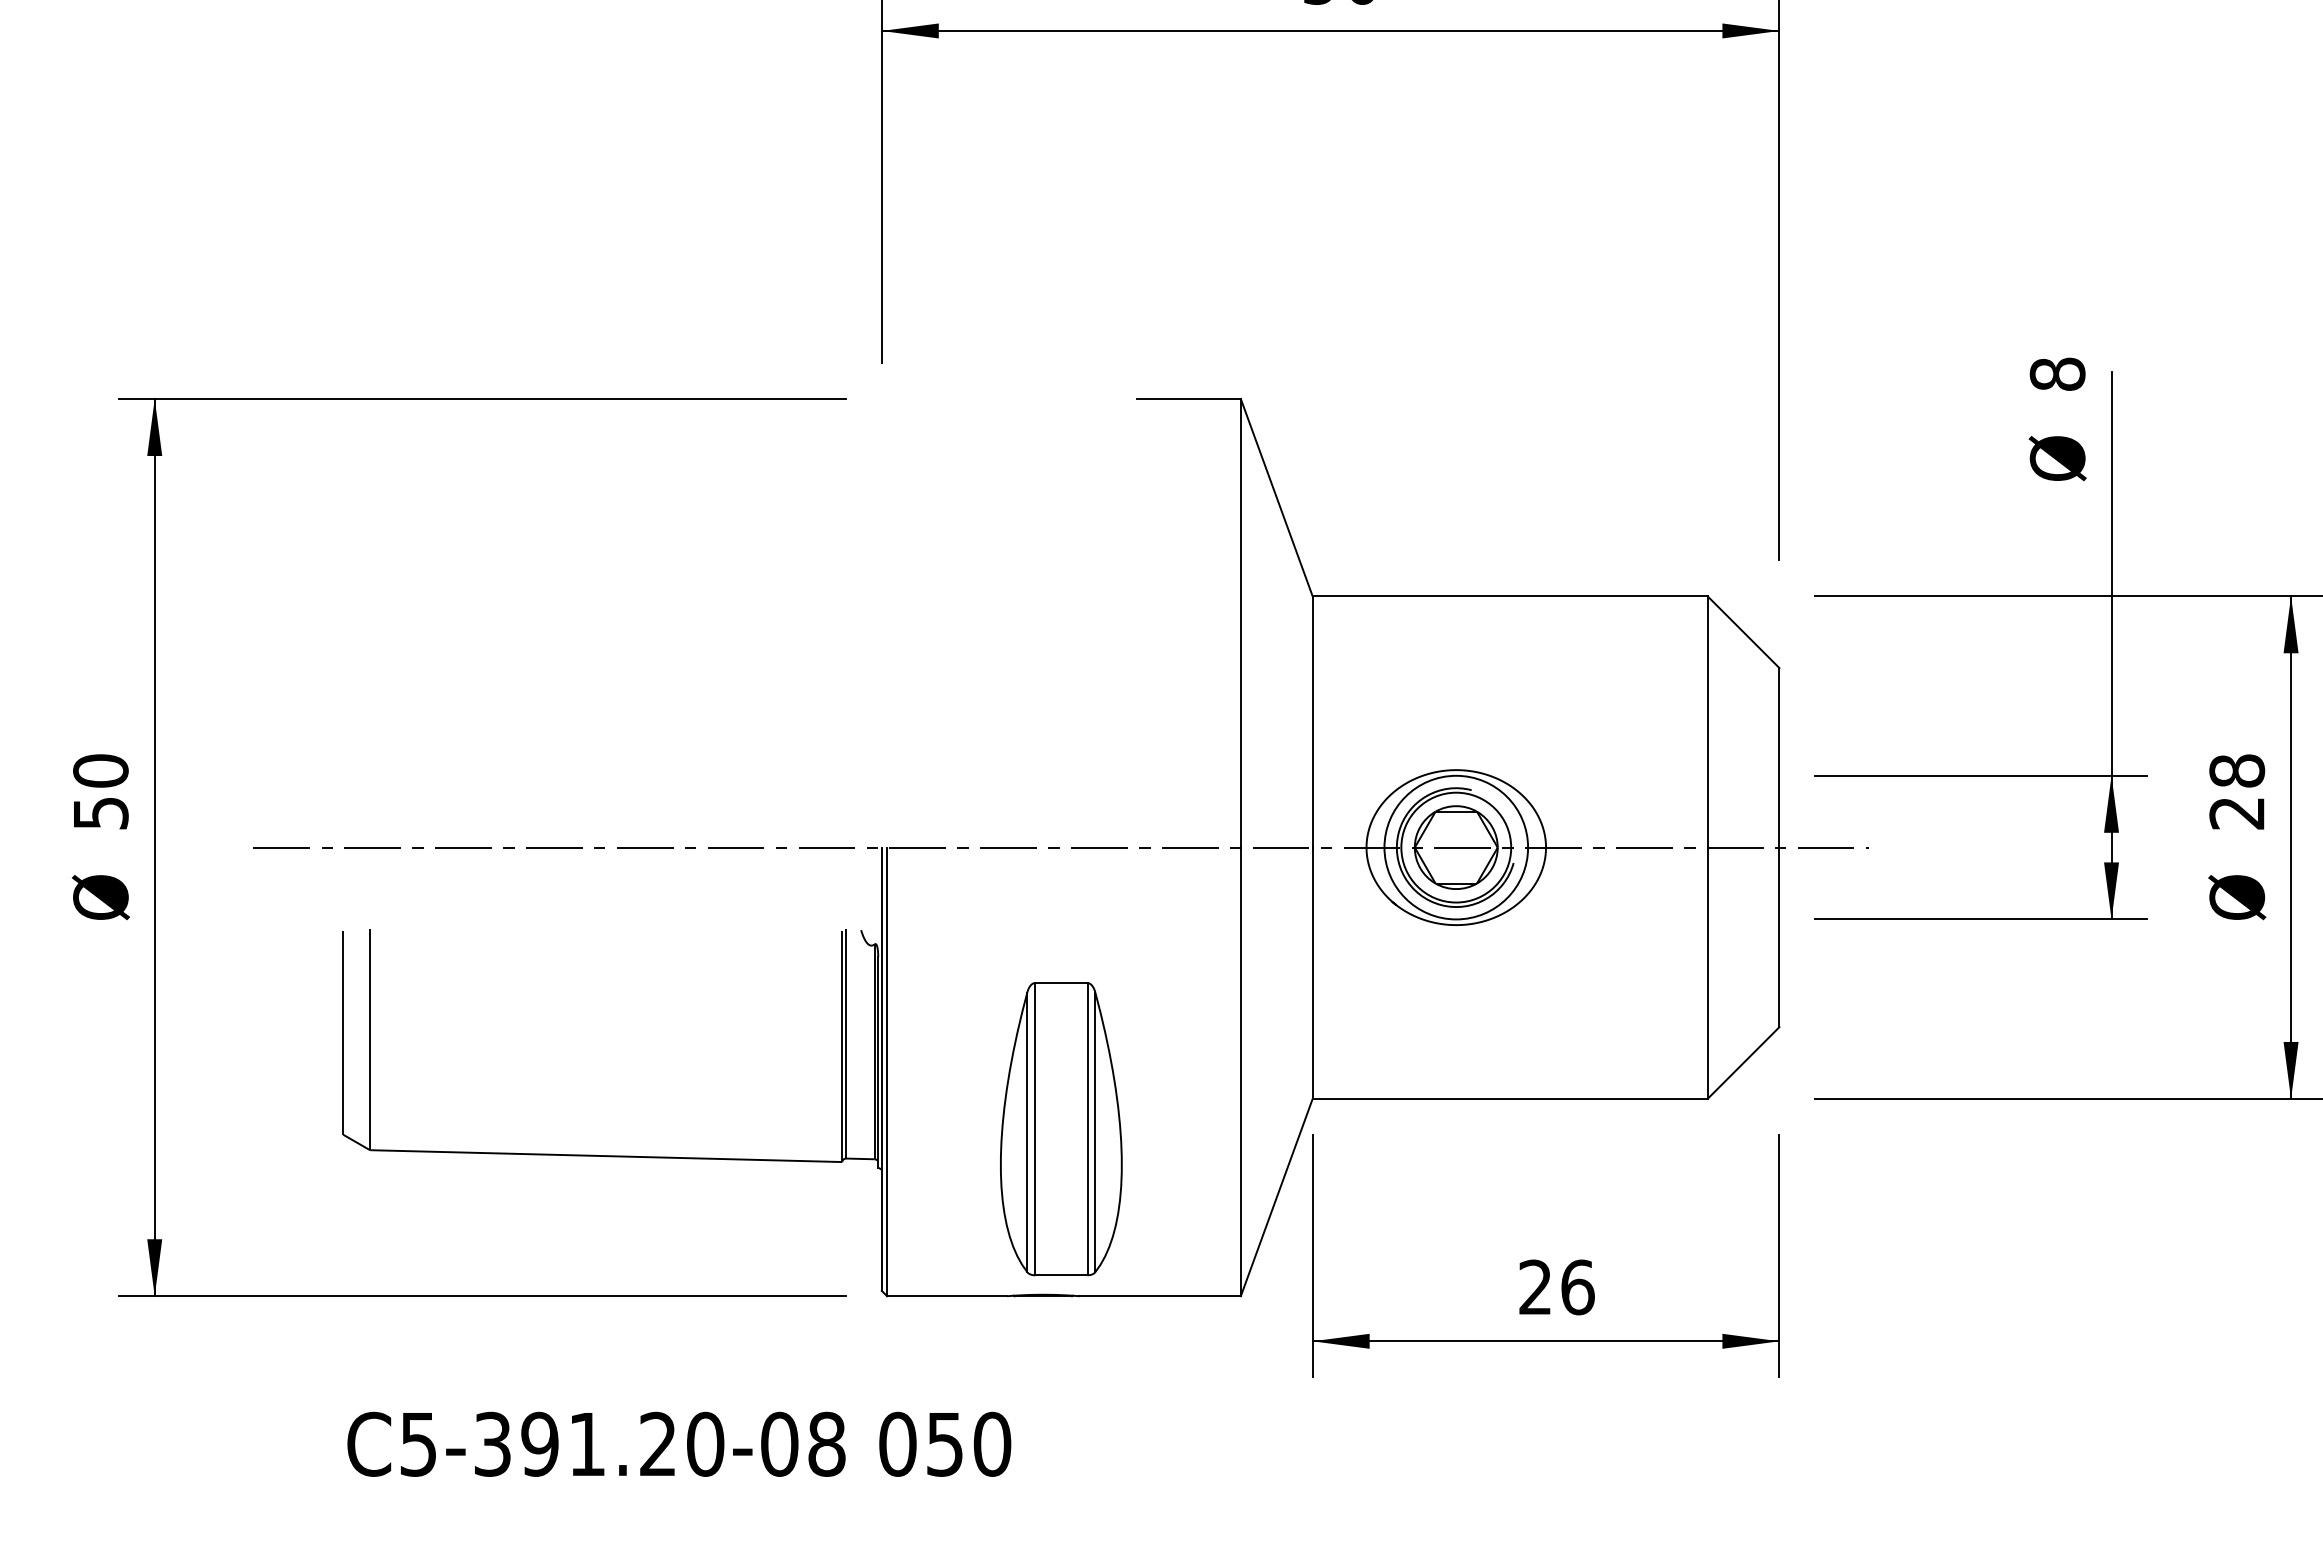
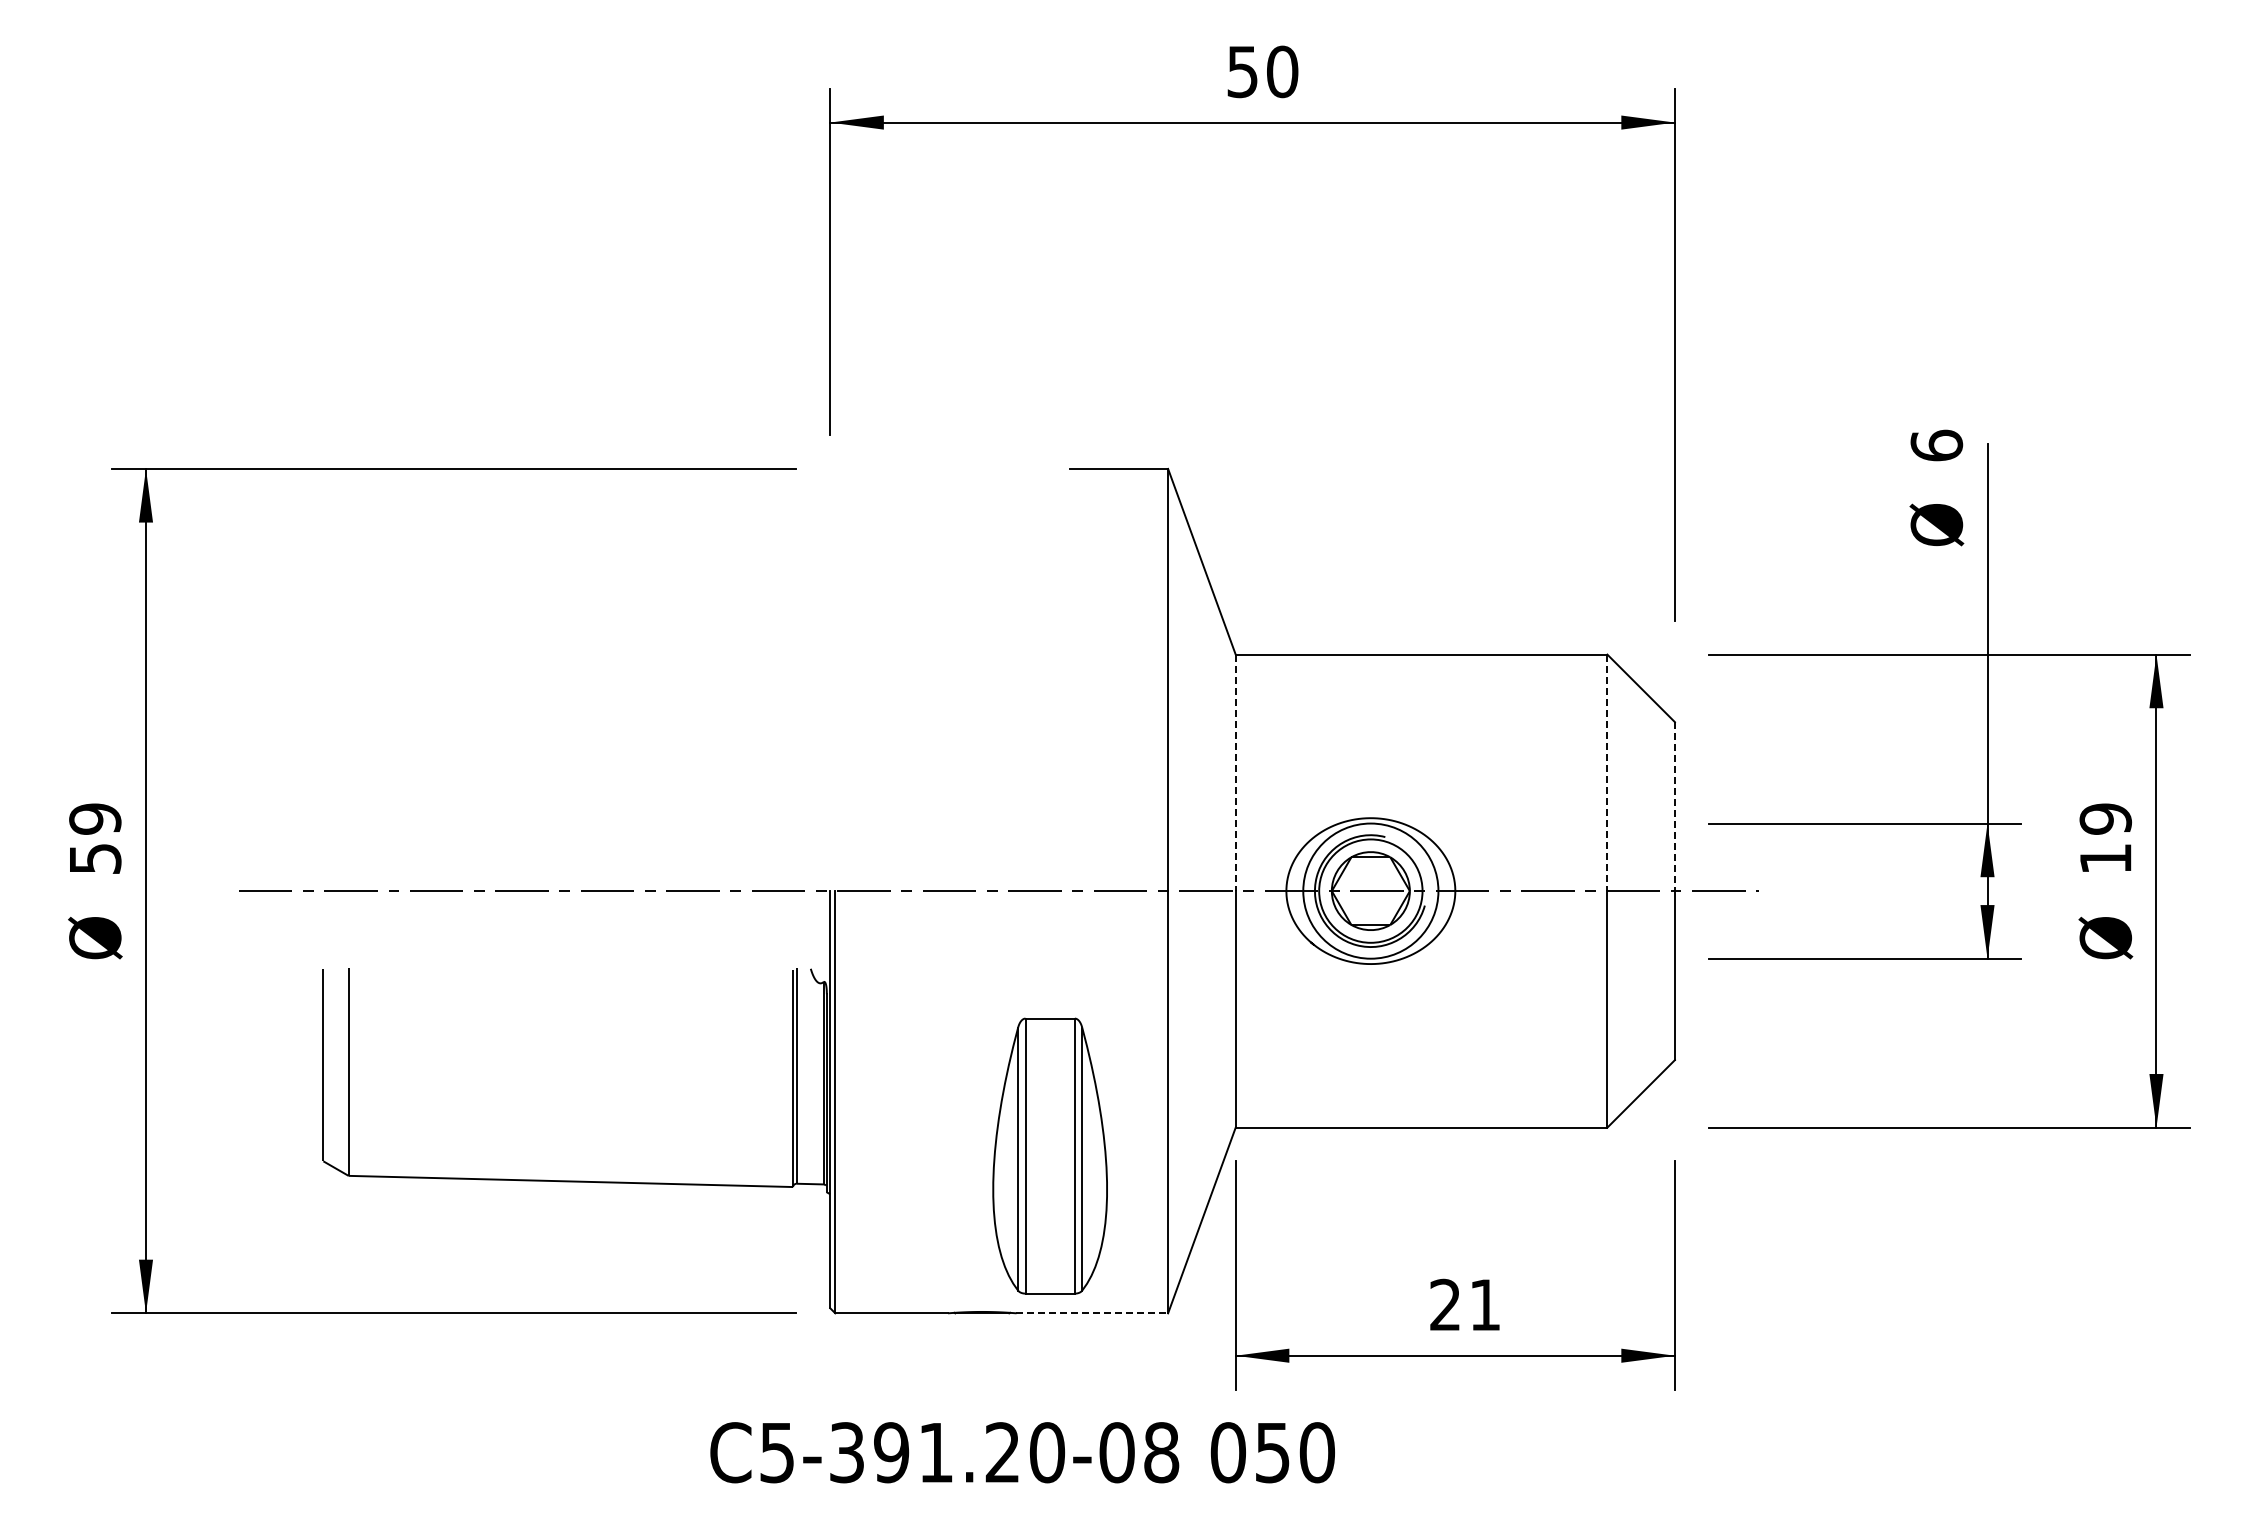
text: (2057, 374) -> (1936, 445), 8 -> 6
line: (1312, 722) -> (1235, 773), solid -> dashed
line: (1707, 722) -> (1607, 773), solid -> dashed
line: (1778, 758) -> (1674, 807), solid -> dashed
text: (101, 770) -> (95, 818), 50 -> 59
text: (2236, 791) -> (2105, 838), 28 -> 19
part: (1060, 1128) -> (1049, 1155), moved
text: (1578, 1286) -> (1485, 1304), 26 -> 21
line: (1160, 1296) -> (1092, 1313), solid -> dashed
text: (679, 1444) -> (1022, 1452), moved

